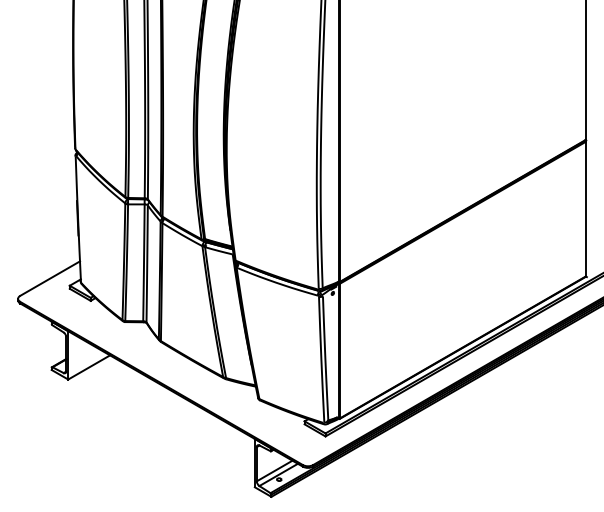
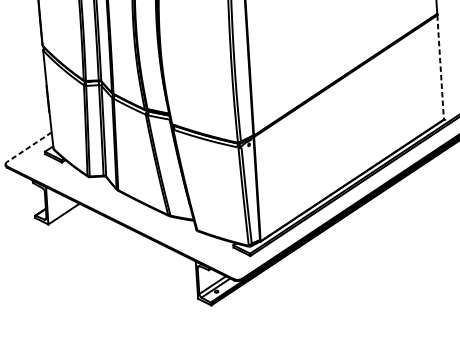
line: (585, 209) -> (440, 67), solid -> dashed
line: (50, 278) -> (29, 147), solid -> dashed

